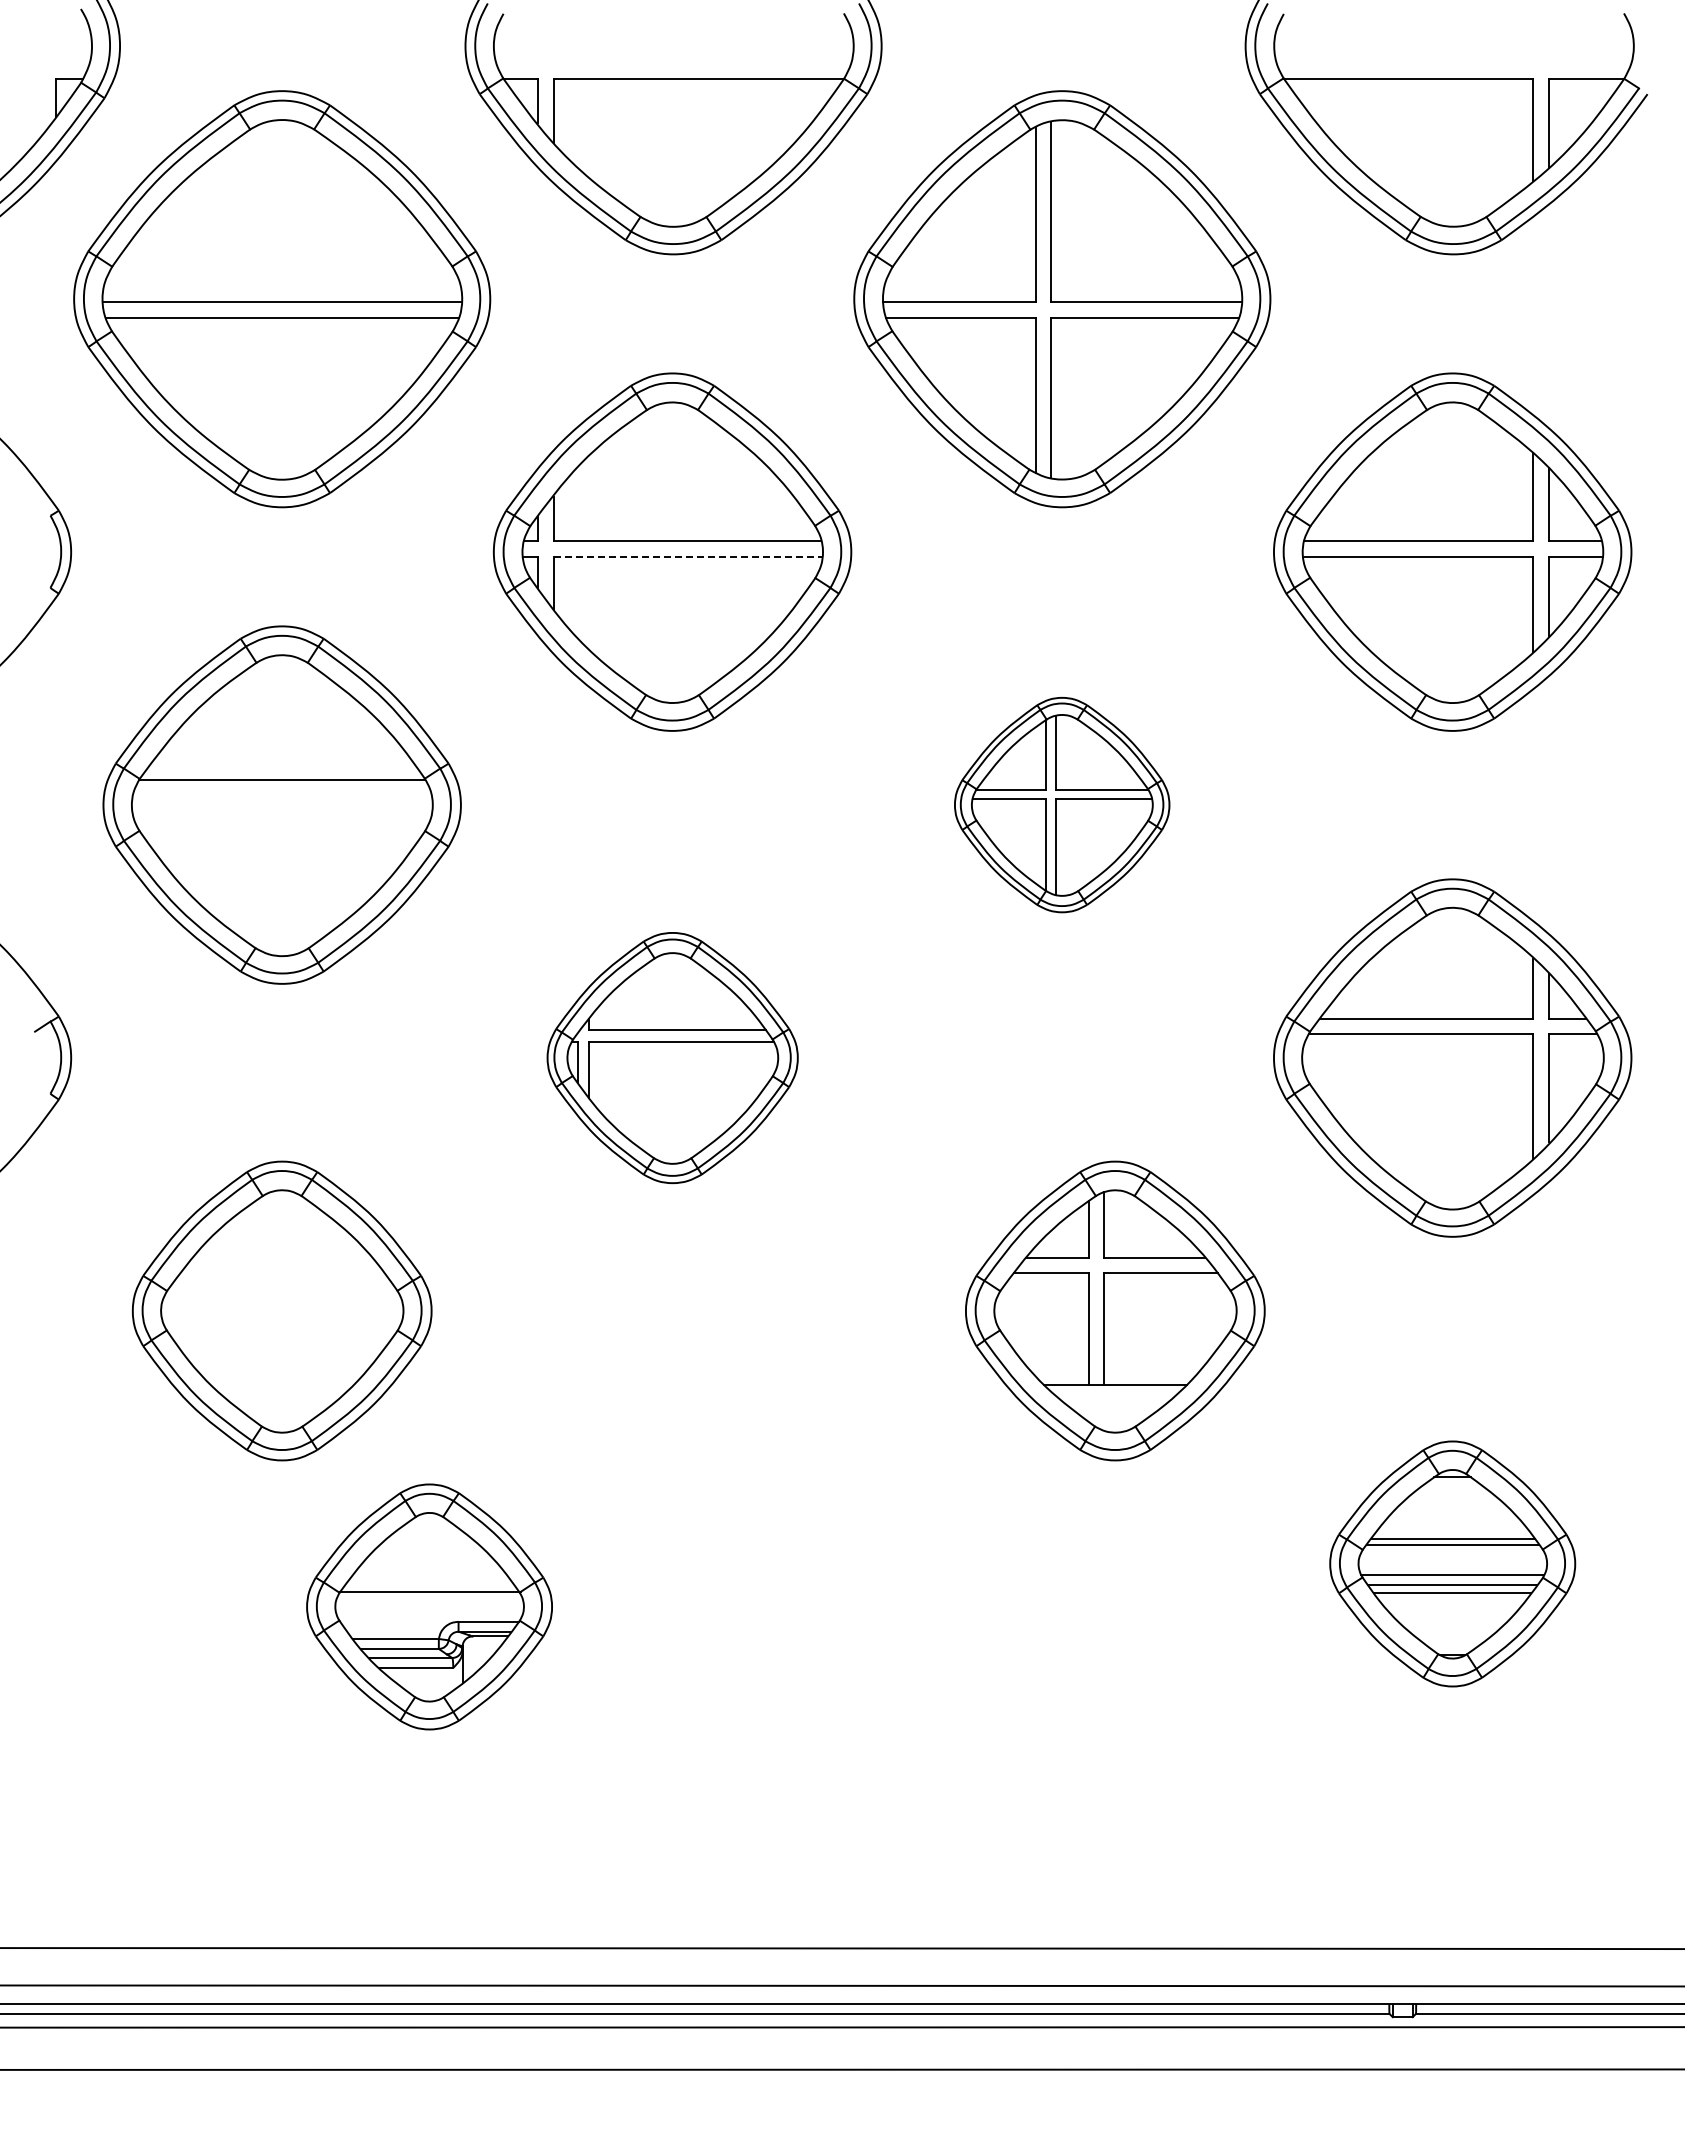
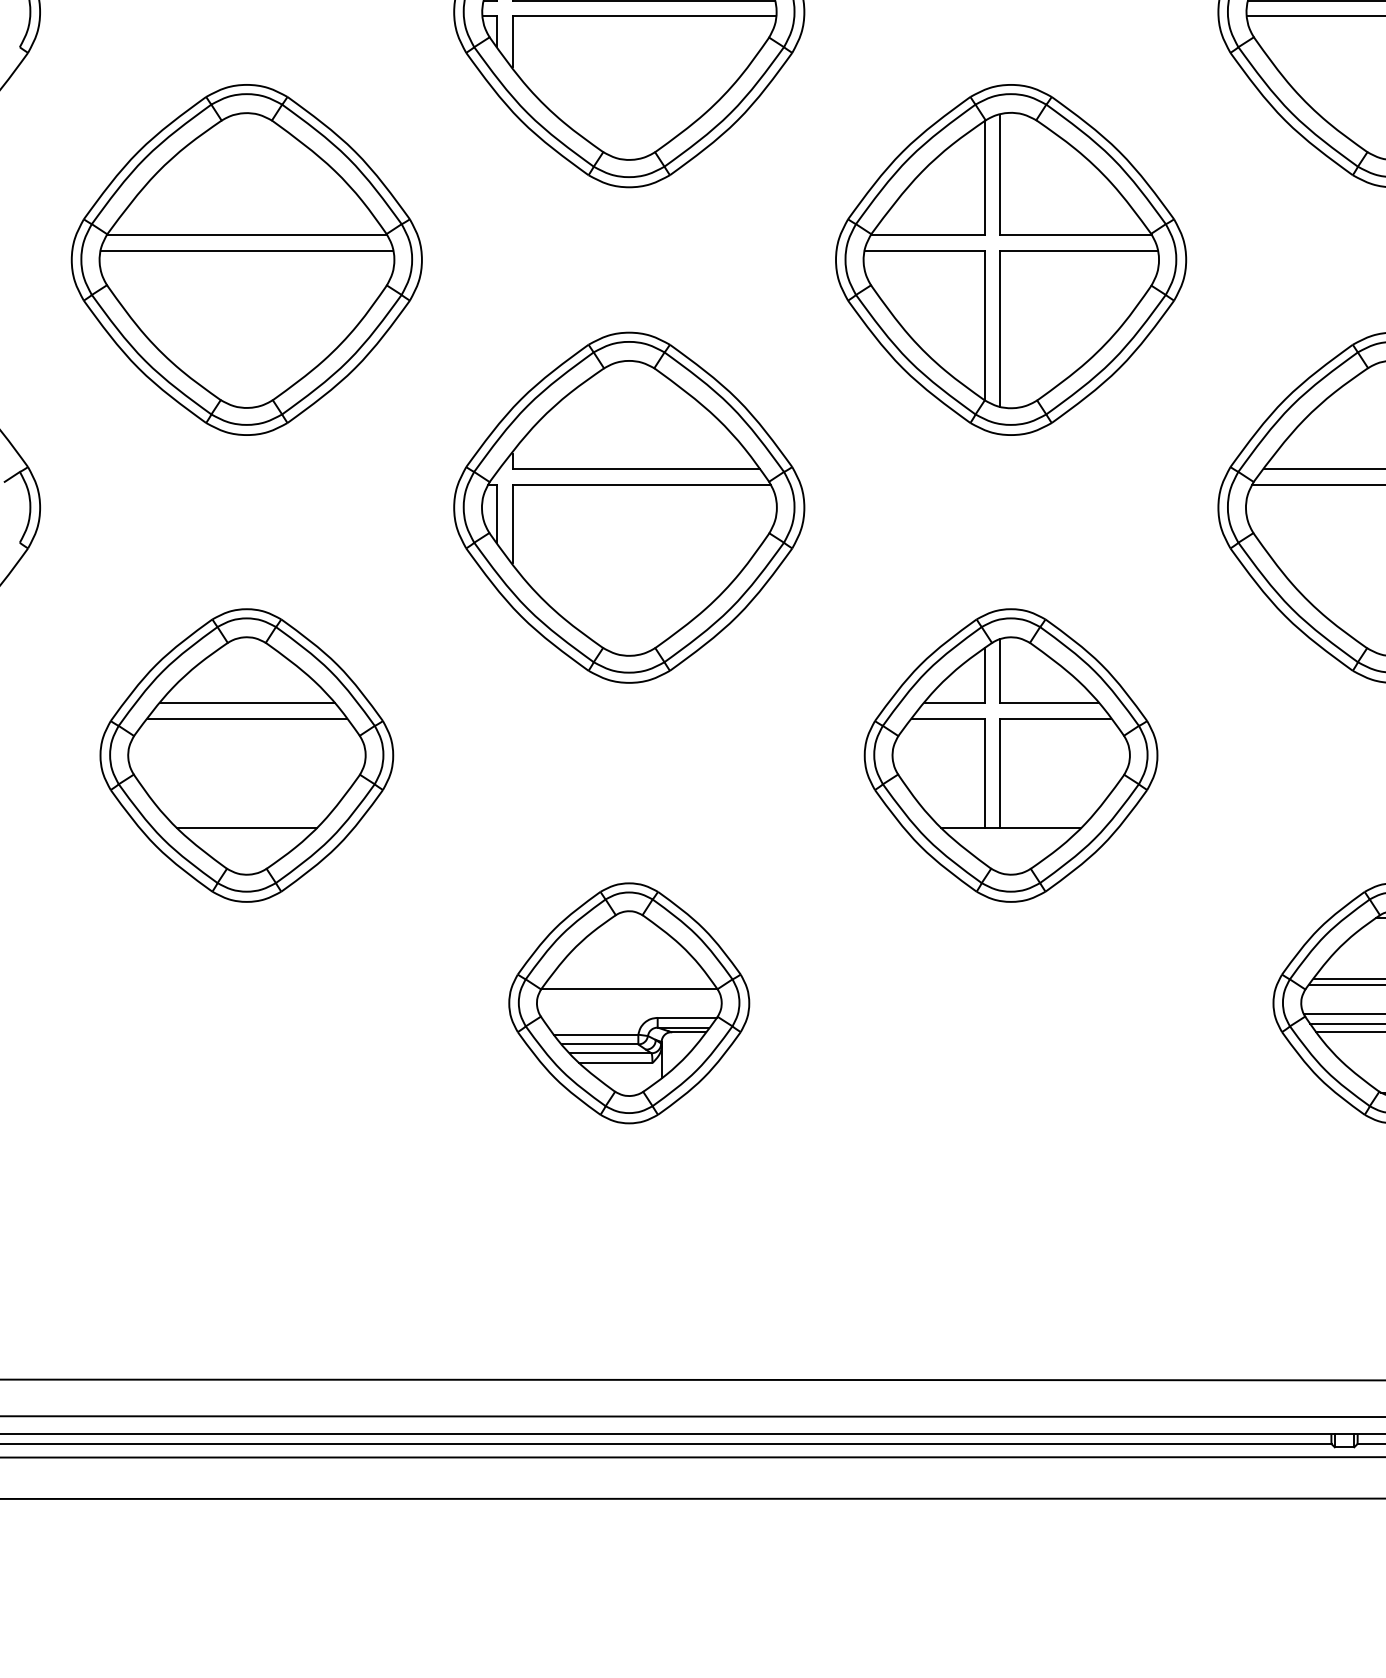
line: (688, 556) -> (644, 16), dashed -> solid
line: (282, 795) -> (247, 250), added
part: (1061, 804) -> (1010, 259), size x1.67
part: (672, 1057) -> (629, 507), size x1.43
line: (282, 1257) -> (247, 703), added
line: (282, 1273) -> (247, 718), added
part: (1115, 1310) -> (1011, 755), moved
line: (281, 1385) -> (246, 828), added
part: (429, 1606) -> (629, 1002), moved

